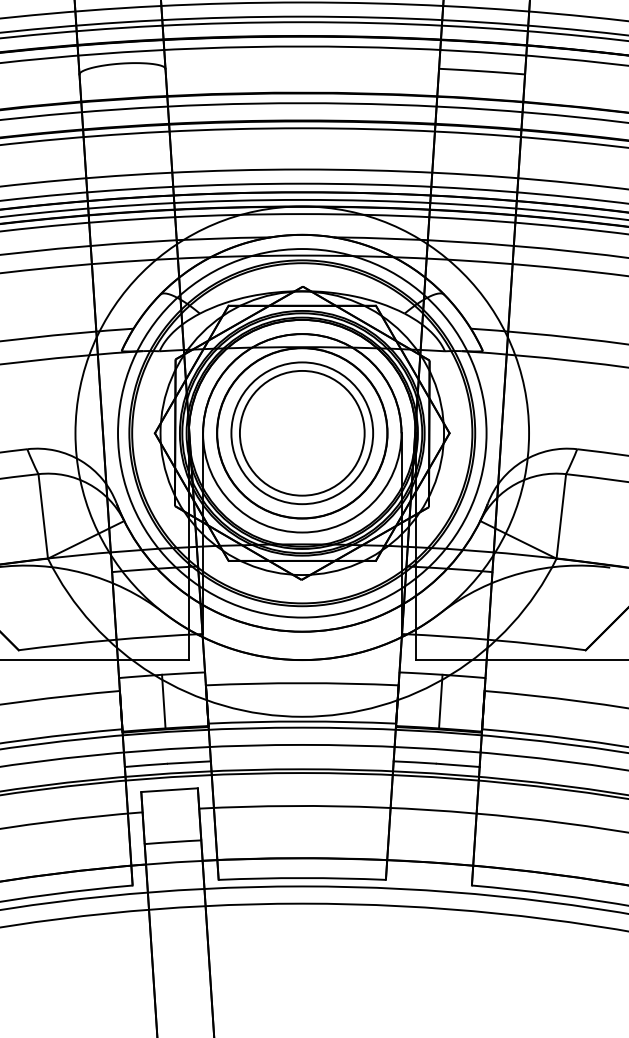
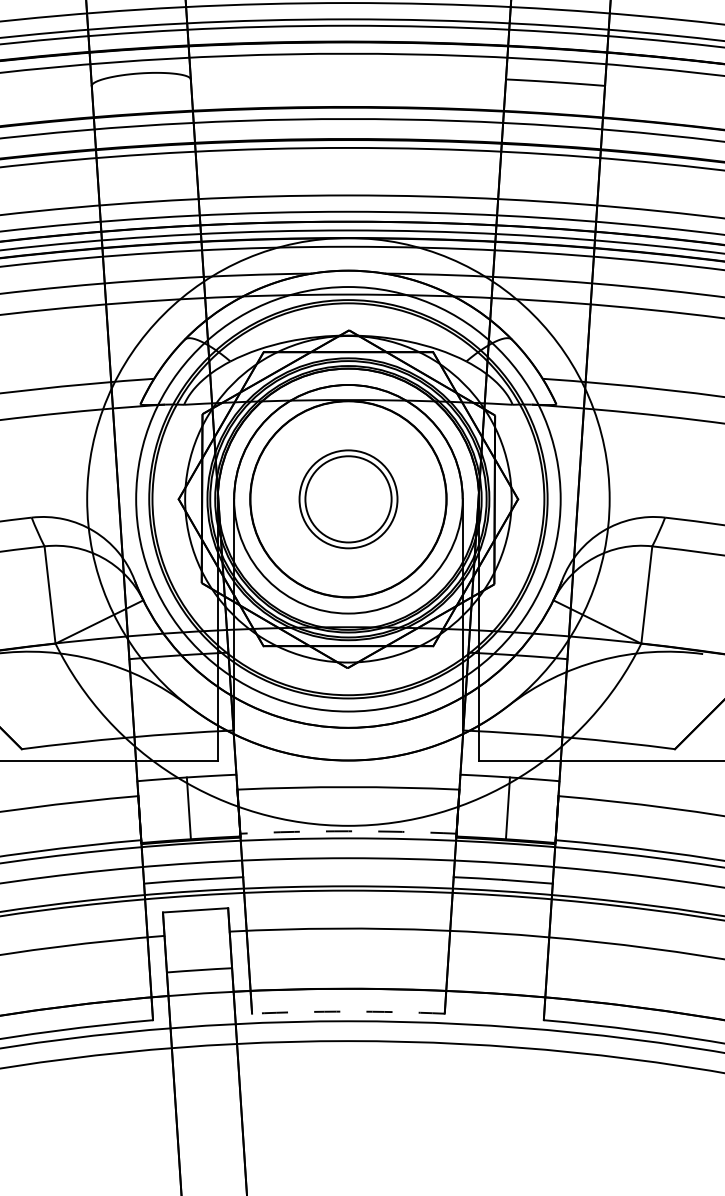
part: (302, 433) -> (348, 499), size x0.6
arc: (302, 721) -> (348, 831), solid -> dashed
arc: (302, 878) -> (348, 1012), solid -> dashed

